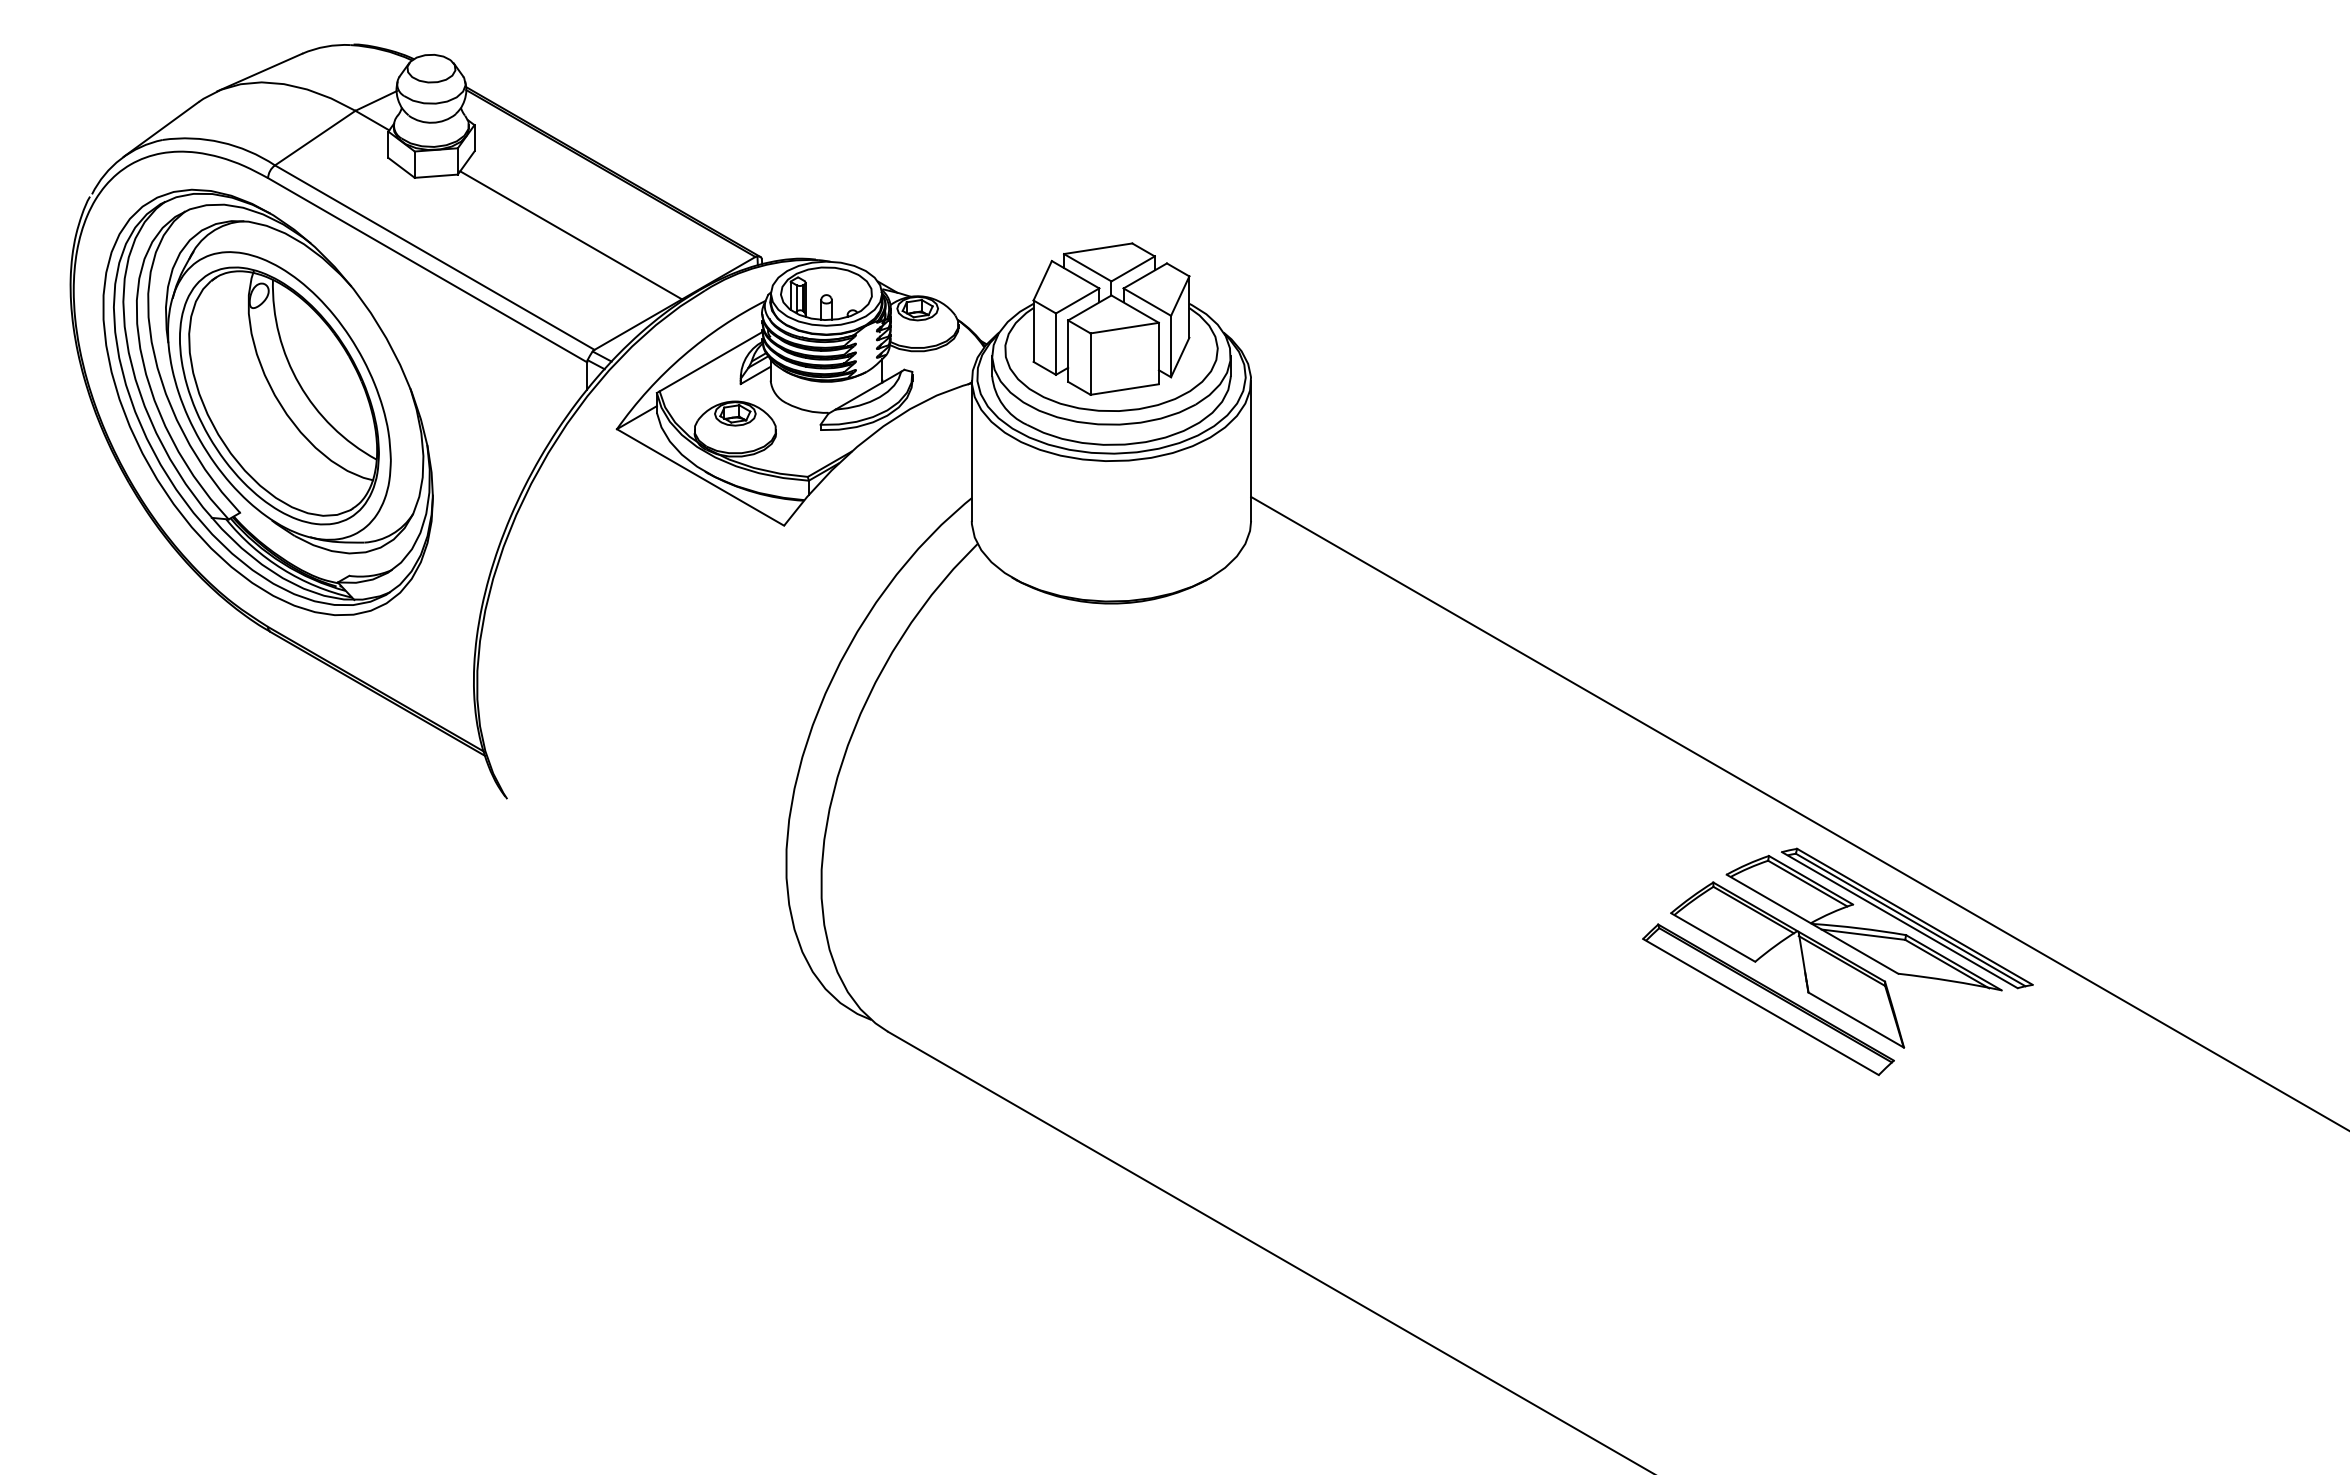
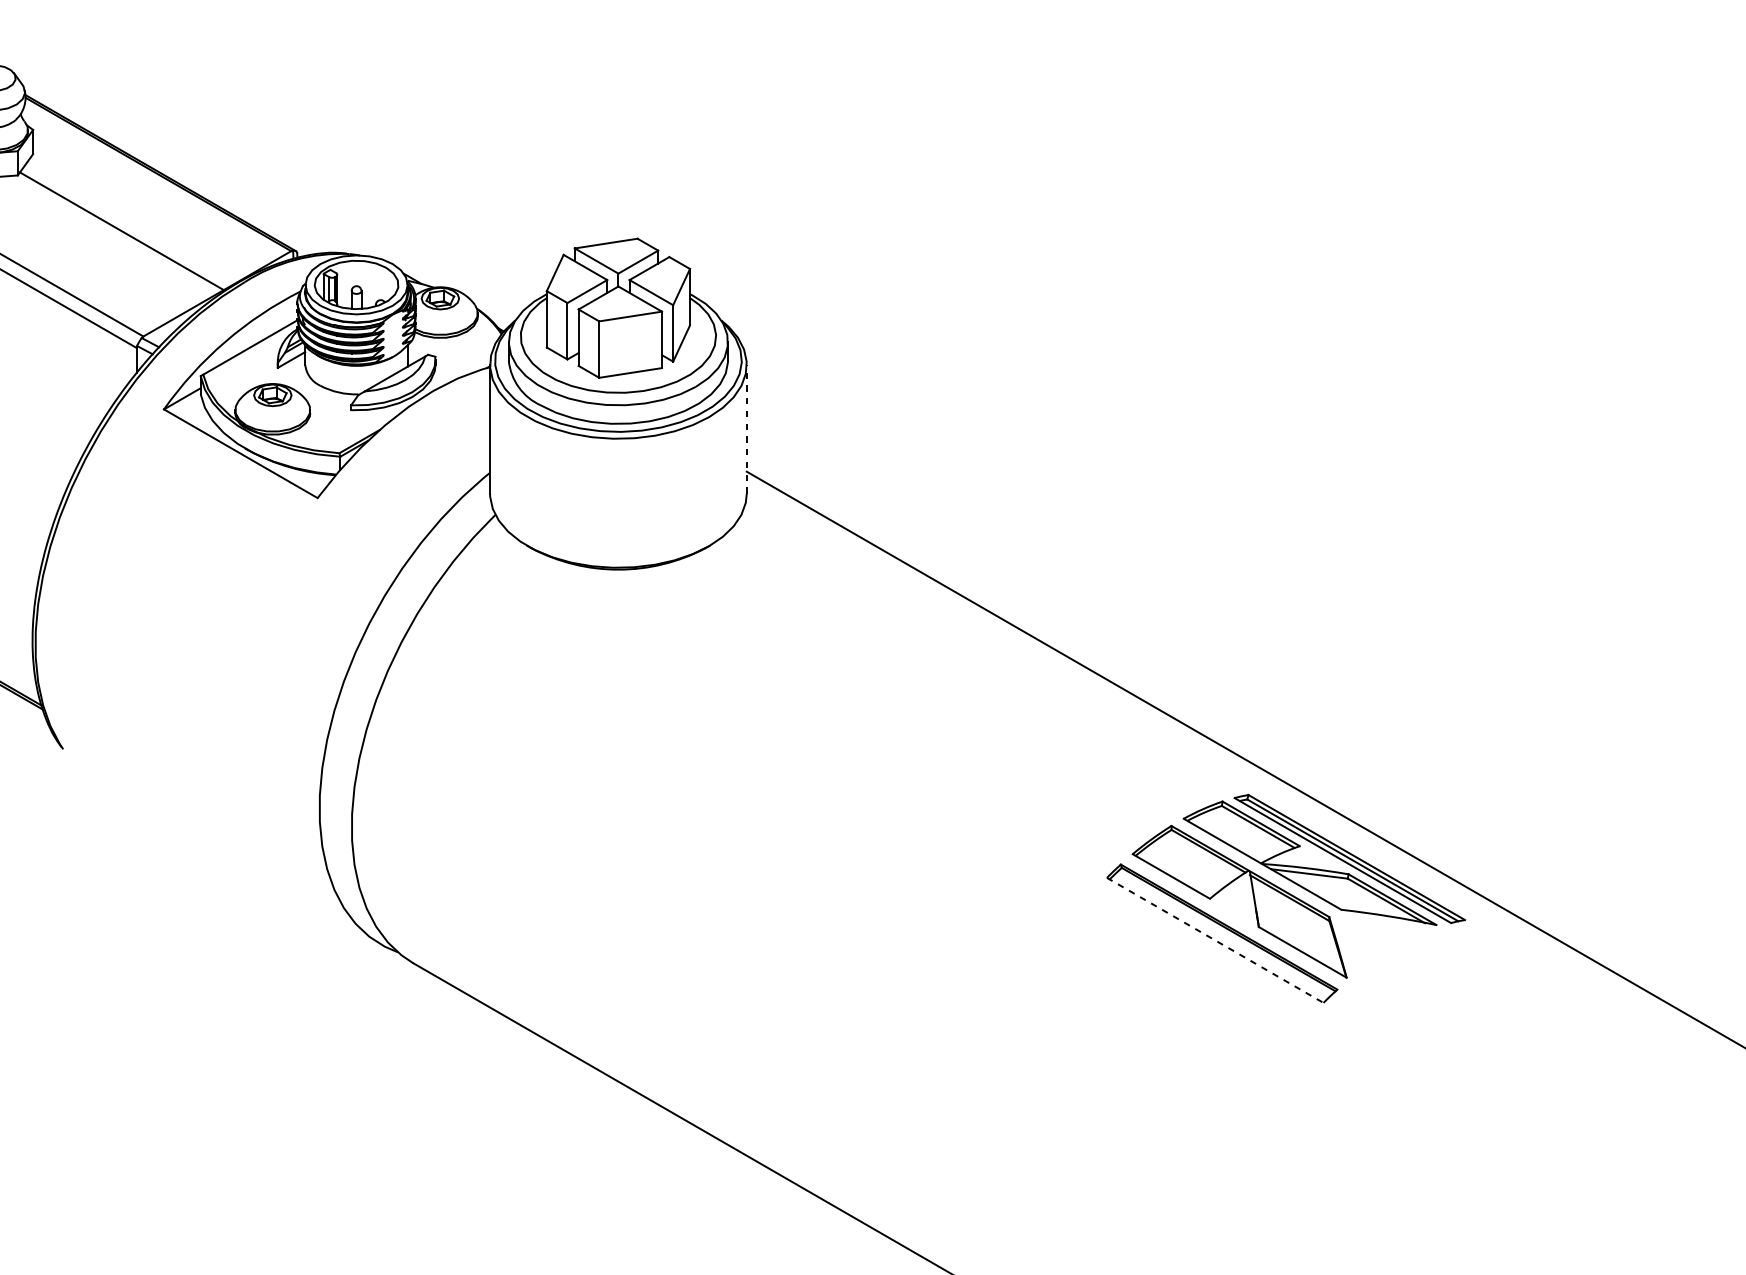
line: (1251, 450) -> (747, 428), solid -> dashed
line: (1761, 1007) -> (1215, 940), solid -> dashed

